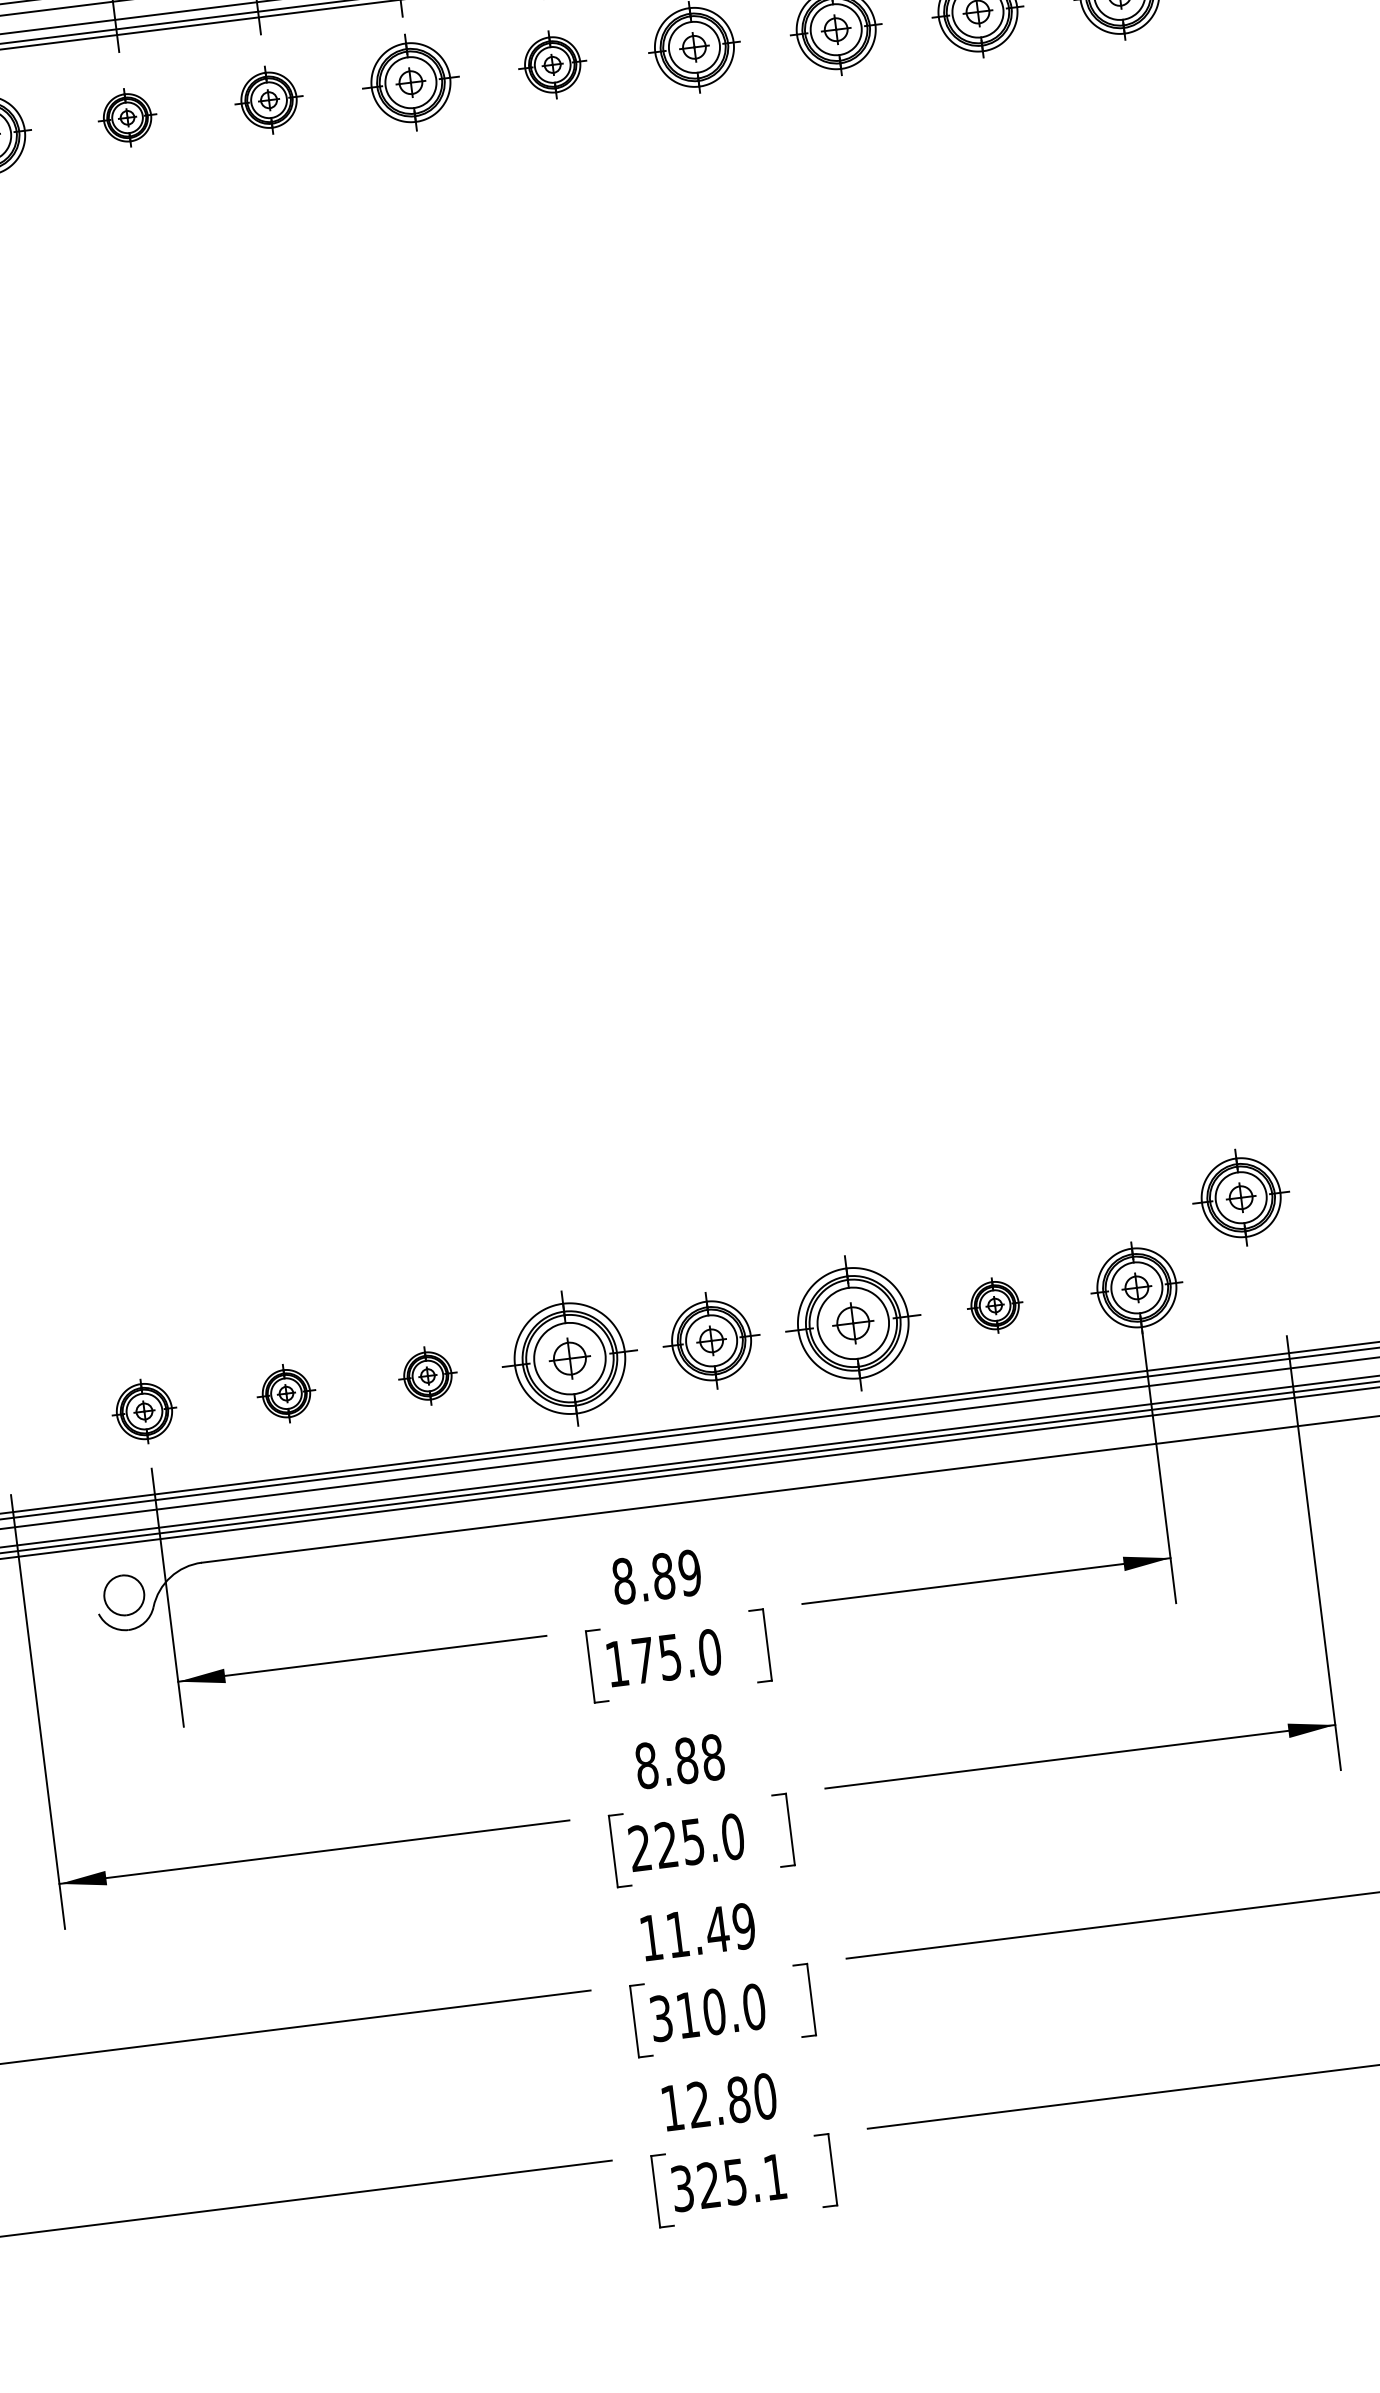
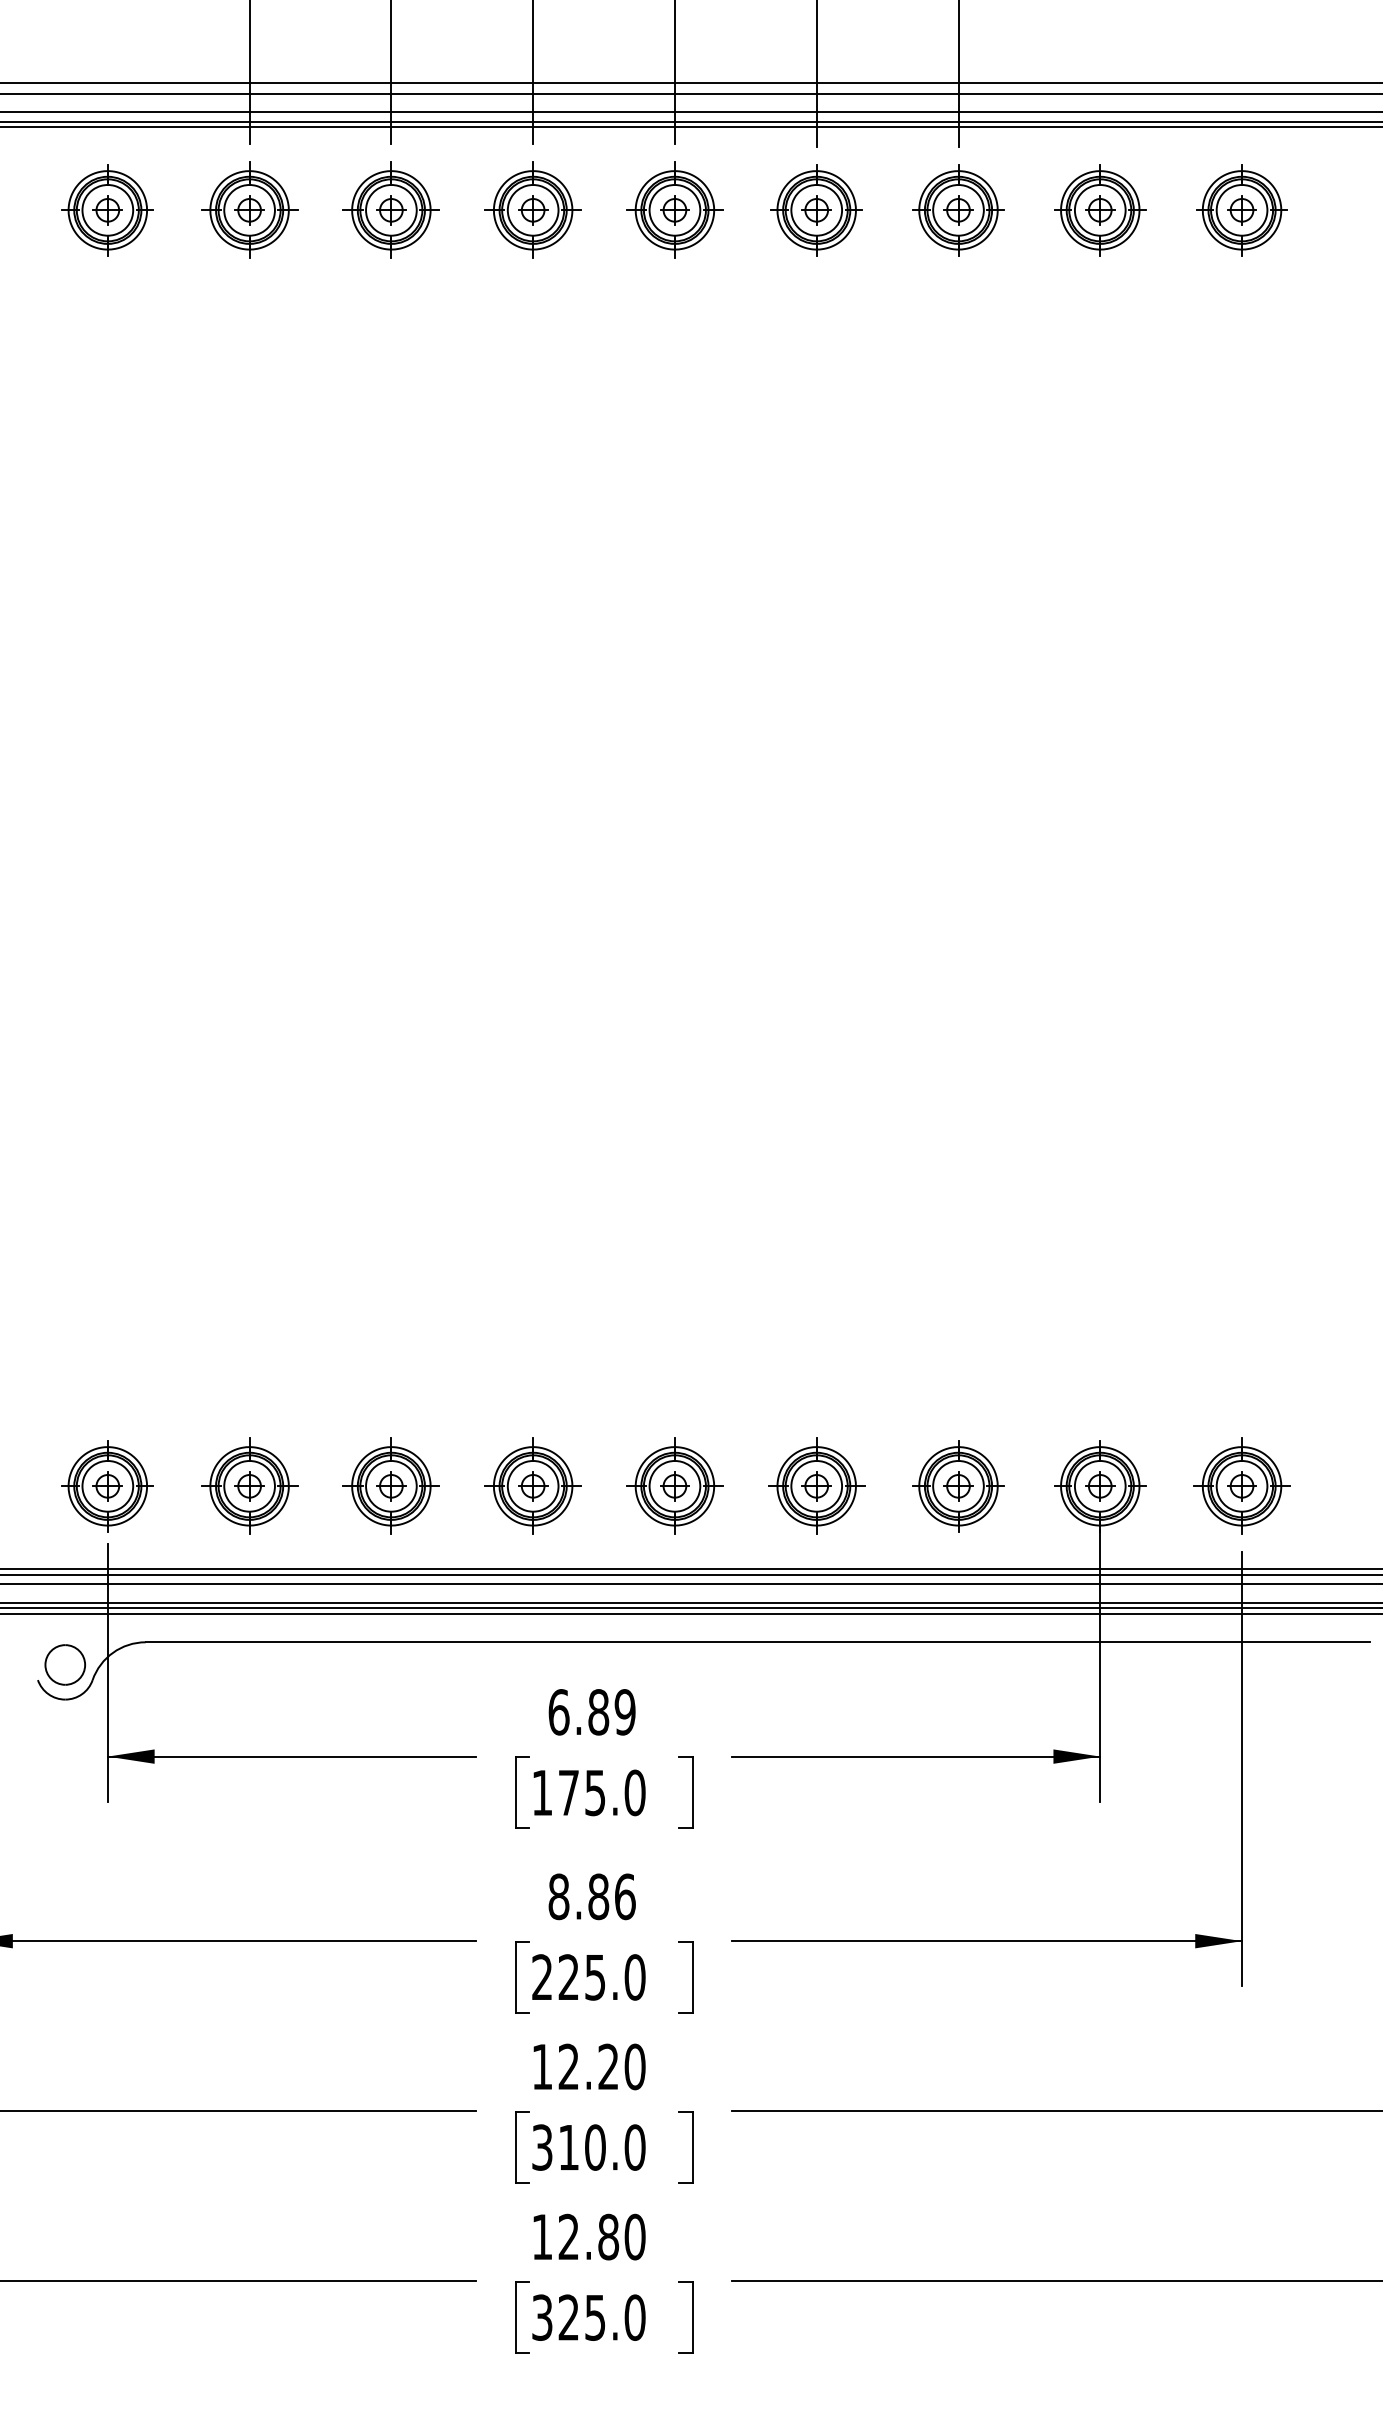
part: (552, 64) -> (674, 209), size x1.43
part: (268, 99) -> (390, 209), size x1.43
part: (127, 117) -> (249, 209), size x1.67
part: (1240, 1196) -> (1241, 1485), moved
part: (995, 1305) -> (958, 1486), size x1.67
part: (853, 1322) -> (816, 1485), size x0.71
part: (569, 1357) -> (532, 1485), size x0.71
part: (427, 1375) -> (390, 1485), size x1.67
part: (286, 1393) -> (249, 1485), size x1.67
part: (144, 1411) -> (107, 1486), size x1.43
text: (623, 1581) -> (558, 1712), 8.89 -> 6.89
text: (713, 1757) -> (625, 1896), 8.88 -> 8.86
text: (710, 1930) -> (601, 2066), 11.49 -> 12.20
text: (774, 2176) -> (634, 2317), 325.1 -> 325.0

